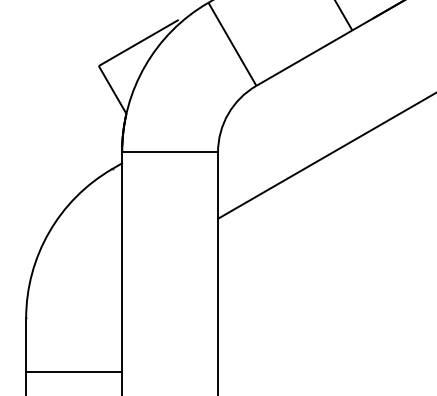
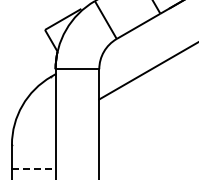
line: (73, 372) -> (33, 169), solid -> dashed

